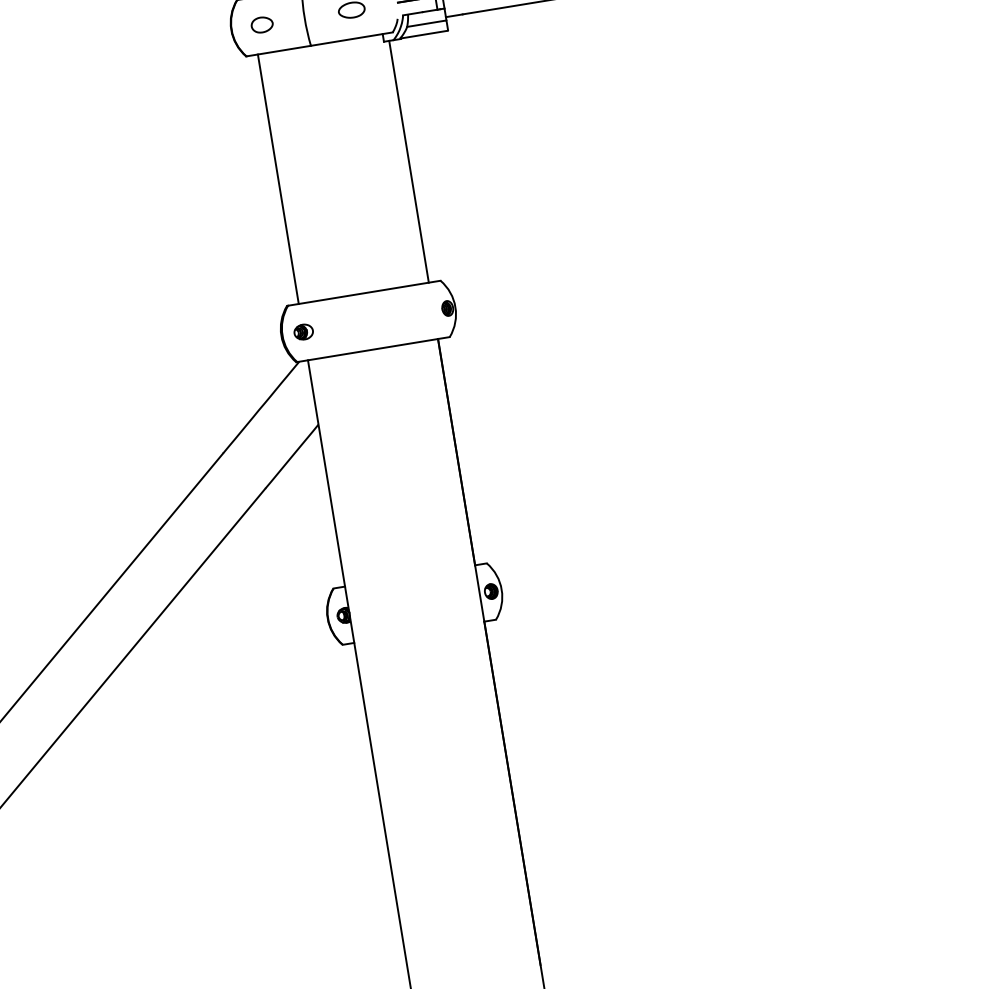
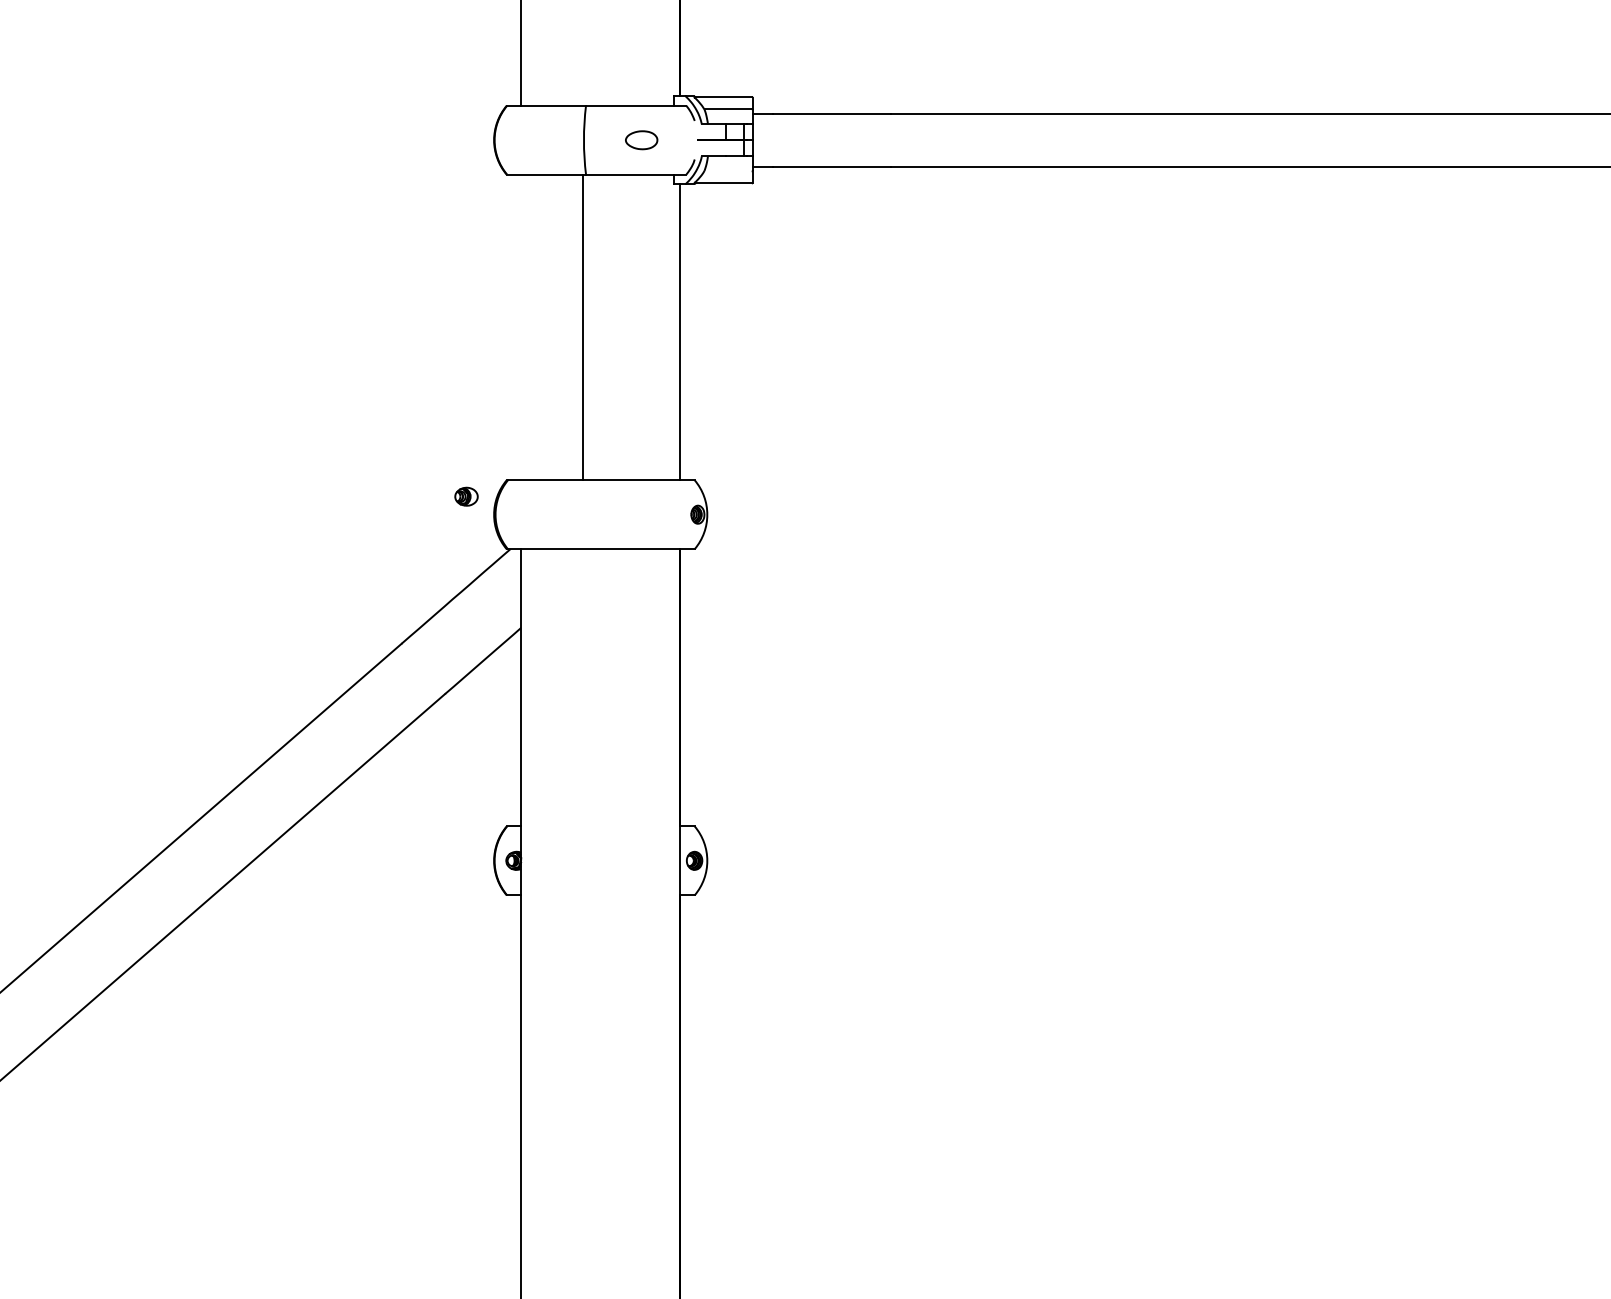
line: (425, 23) -> (727, 170), removed
part: (261, 25) -> (531, 140), removed
line: (278, 179) -> (583, 327), moved
part: (303, 331) -> (466, 496), moved

